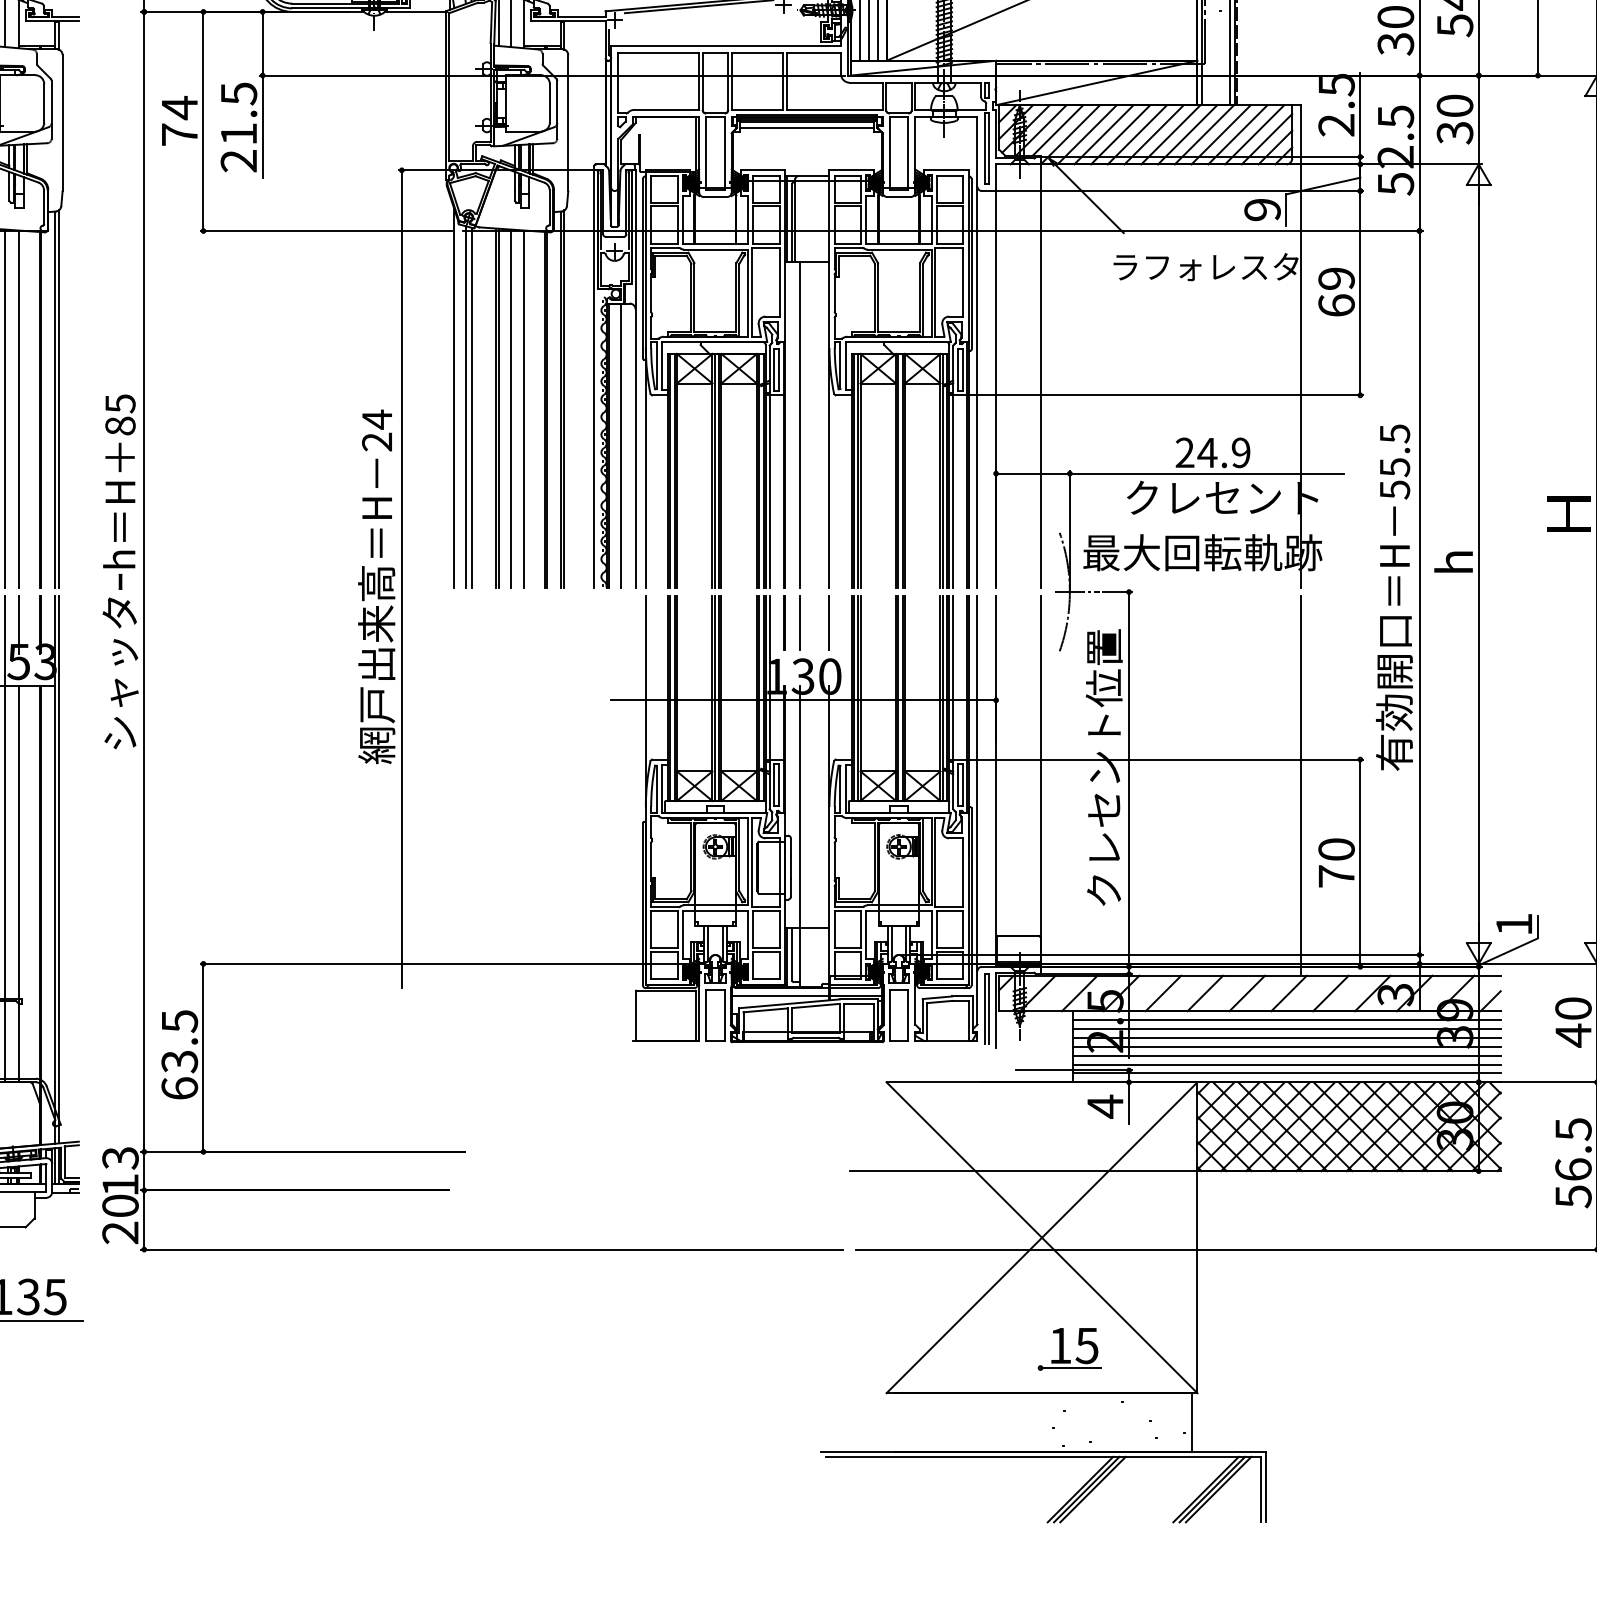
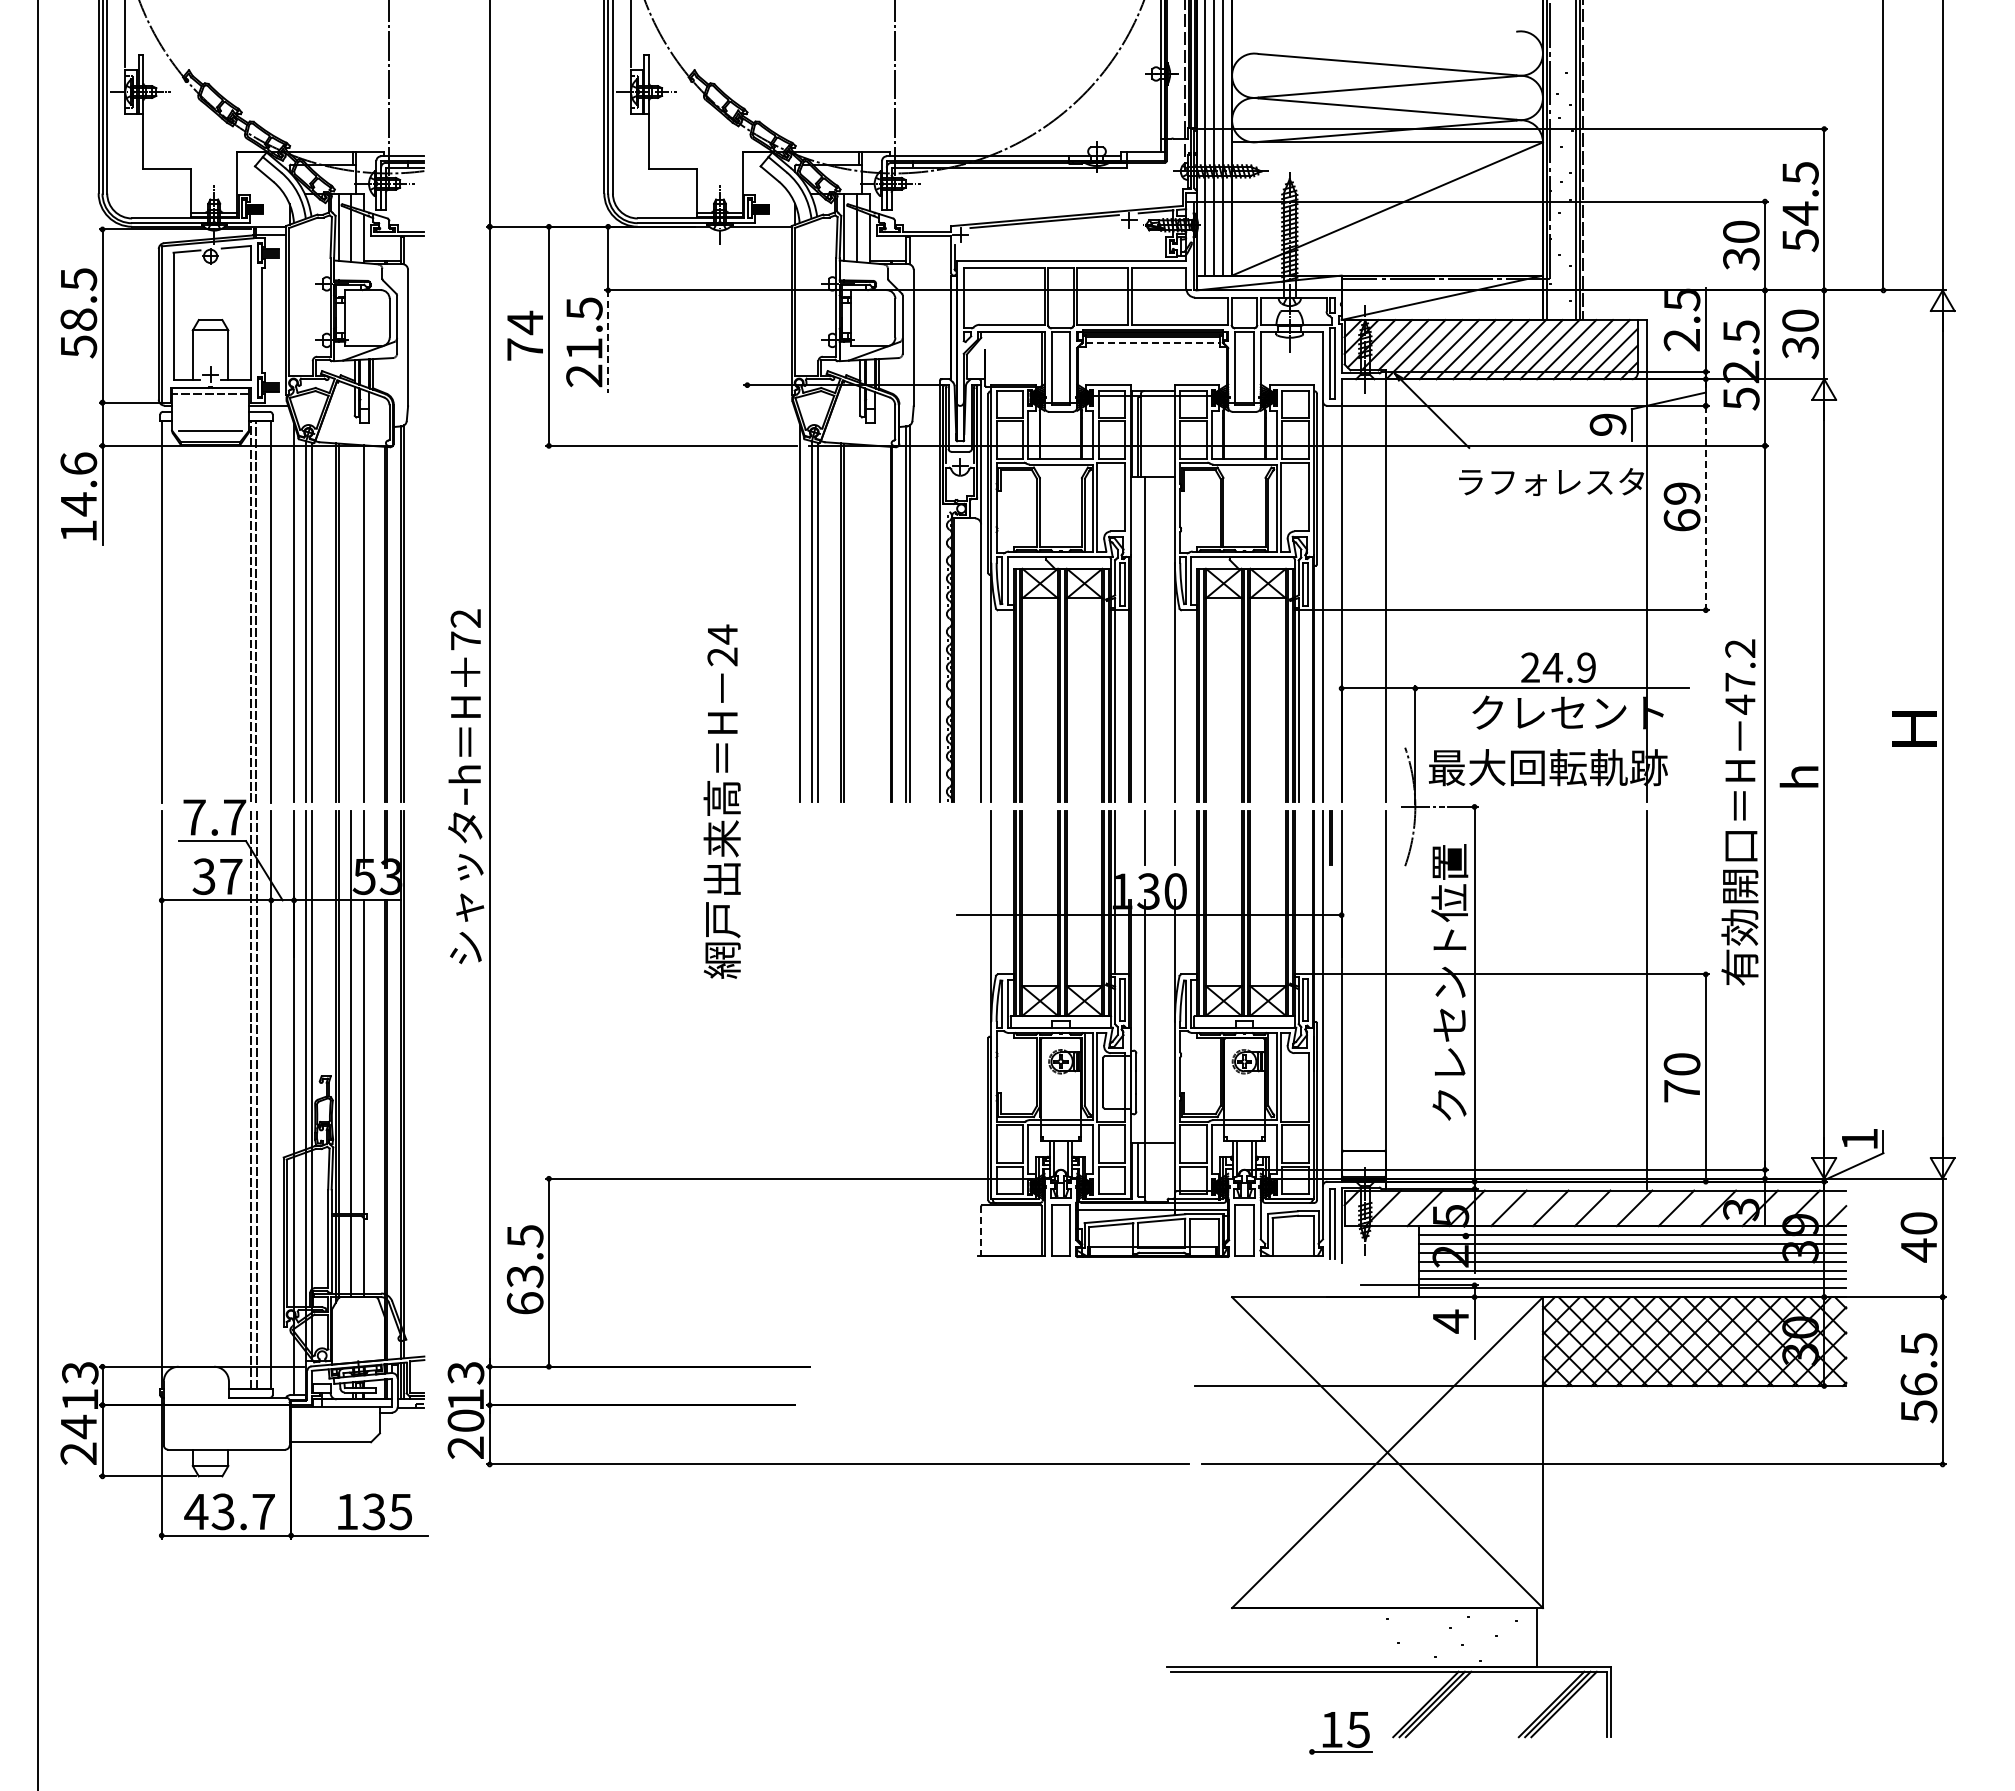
line: (263, 127) -> (608, 342), solid -> dashed
line: (808, 127) -> (1153, 342), solid -> dashed
line: (1360, 293) -> (1705, 508), solid -> dashed
line: (5, 408) -> (350, 623), removed
line: (511, 408) -> (856, 623), removed
line: (524, 408) -> (869, 623), removed
text: (120, 414) -> (465, 629), 85 -> 72
line: (621, 445) -> (966, 660), removed
text: (1395, 461) -> (1740, 676), 55.5 -> 47.2
line: (402, 578) -> (747, 793), removed
line: (784, 622) -> (1330, 837), moved
line: (953, 677) -> (1298, 892), removed
line: (636, 1016) -> (981, 1231), solid -> dashed
part: (1069, 1349) -> (1340, 1733), moved

